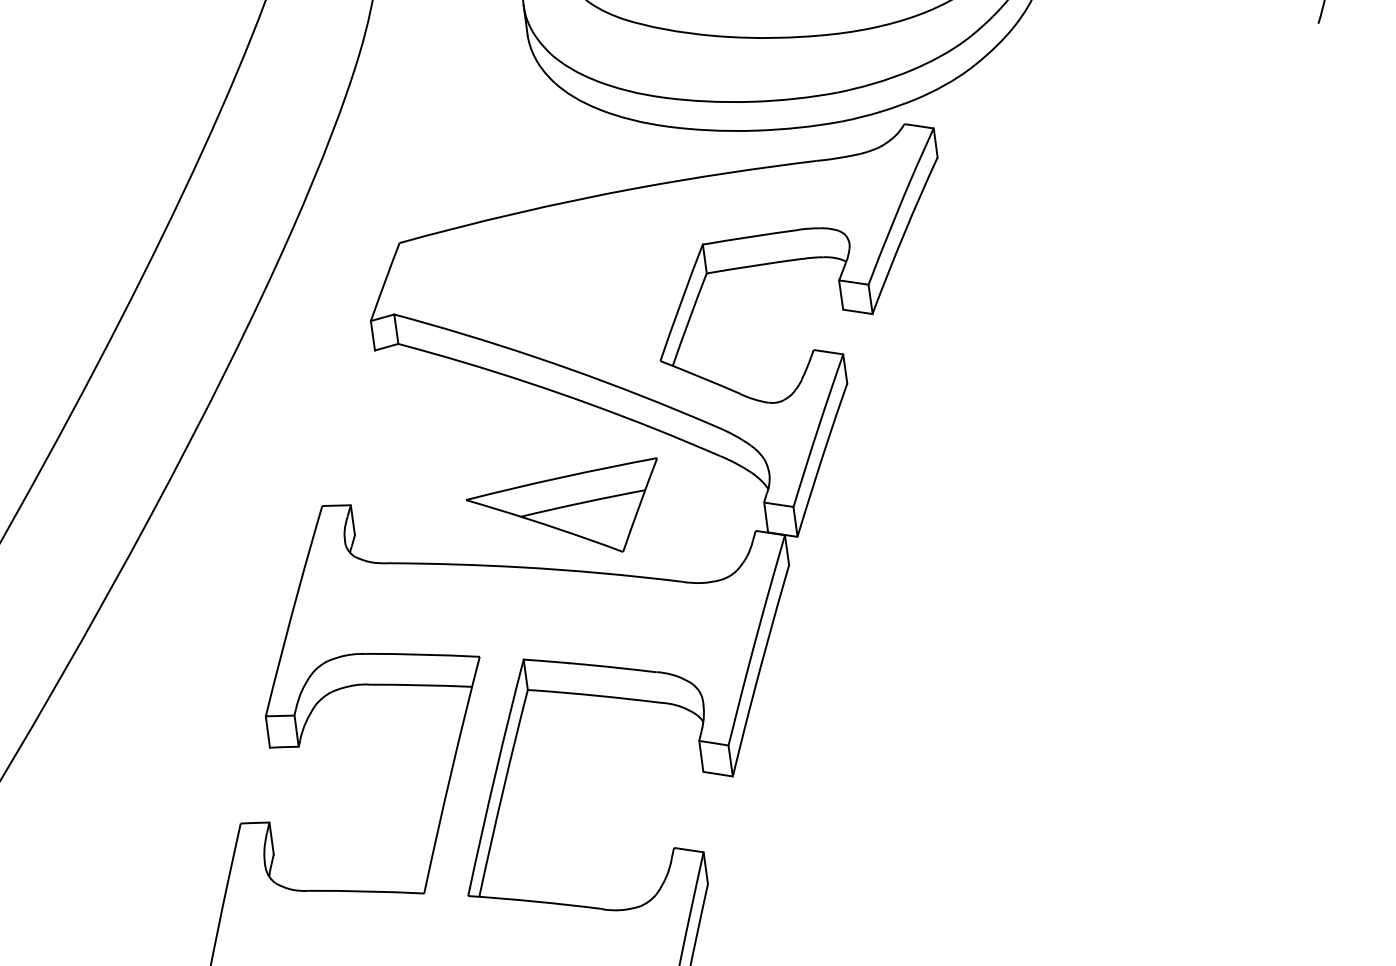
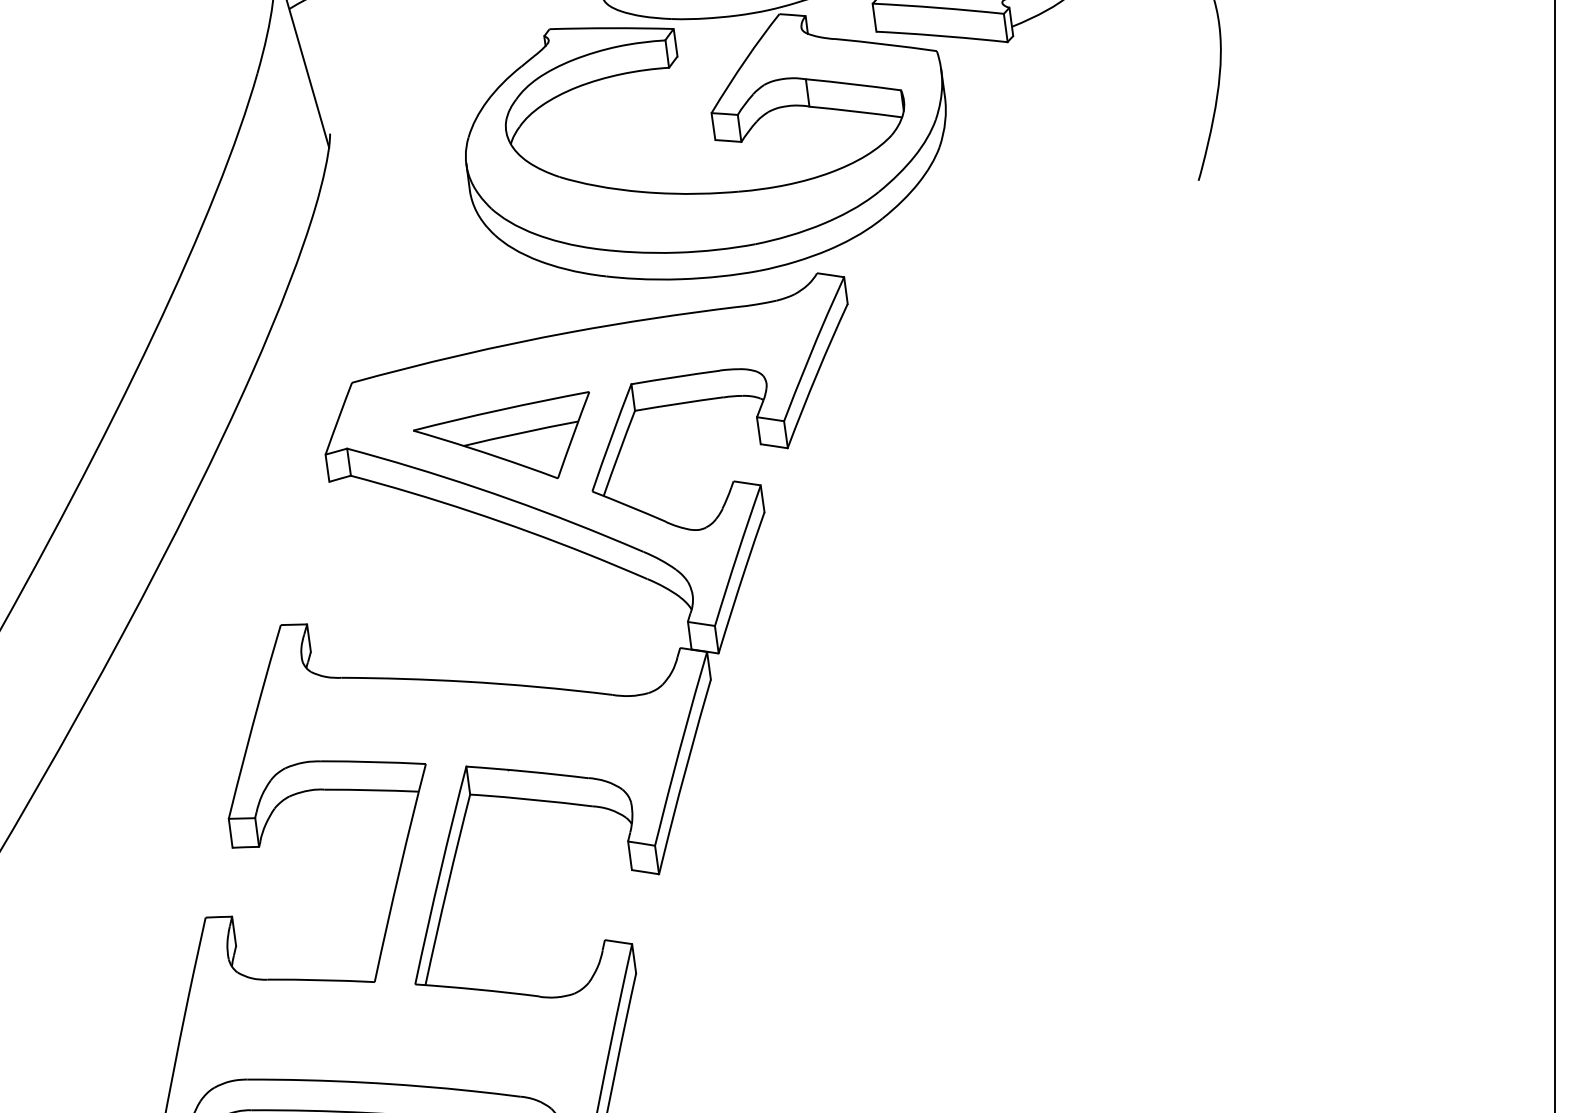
part: (561, 505) -> (501, 435), moved

